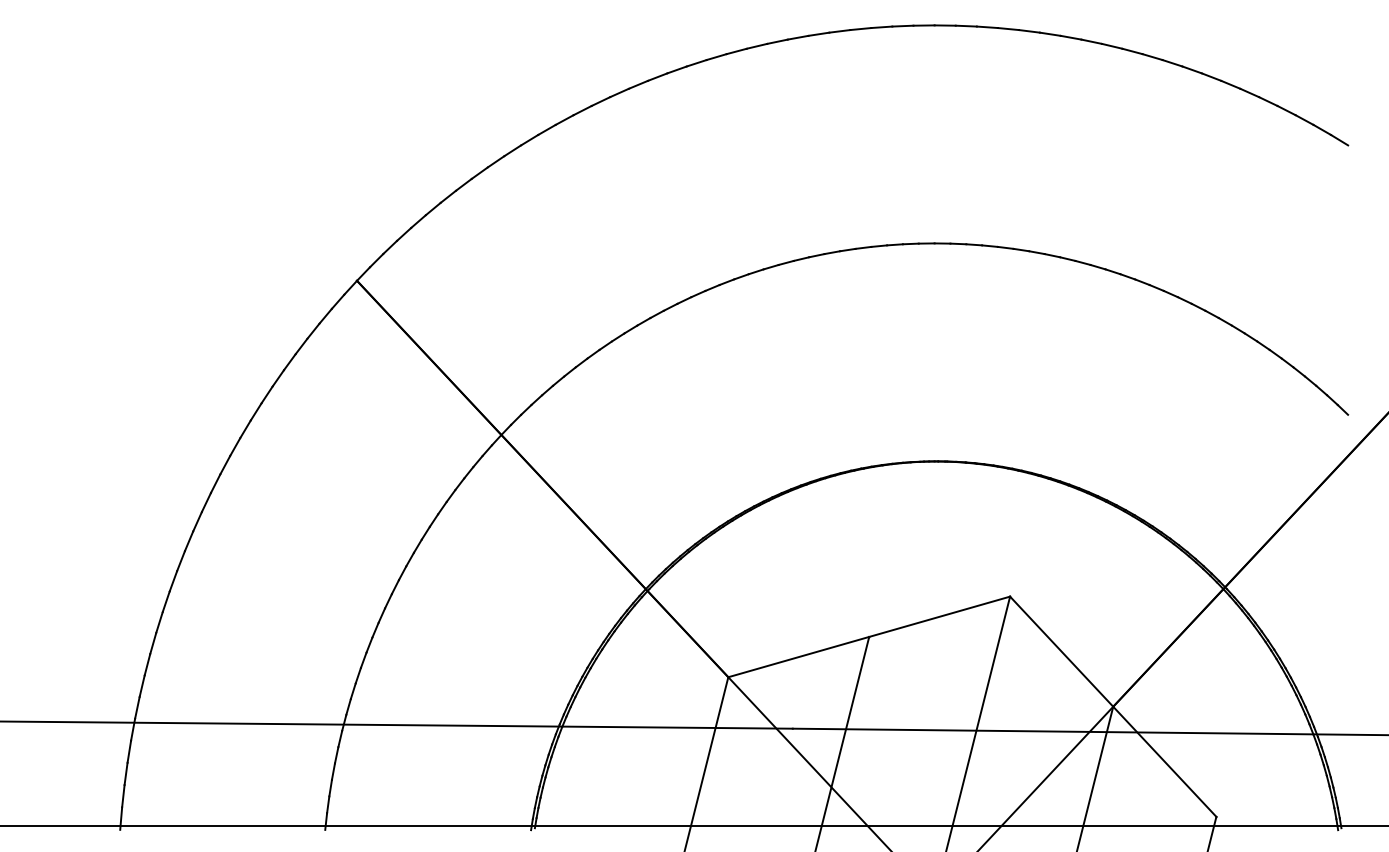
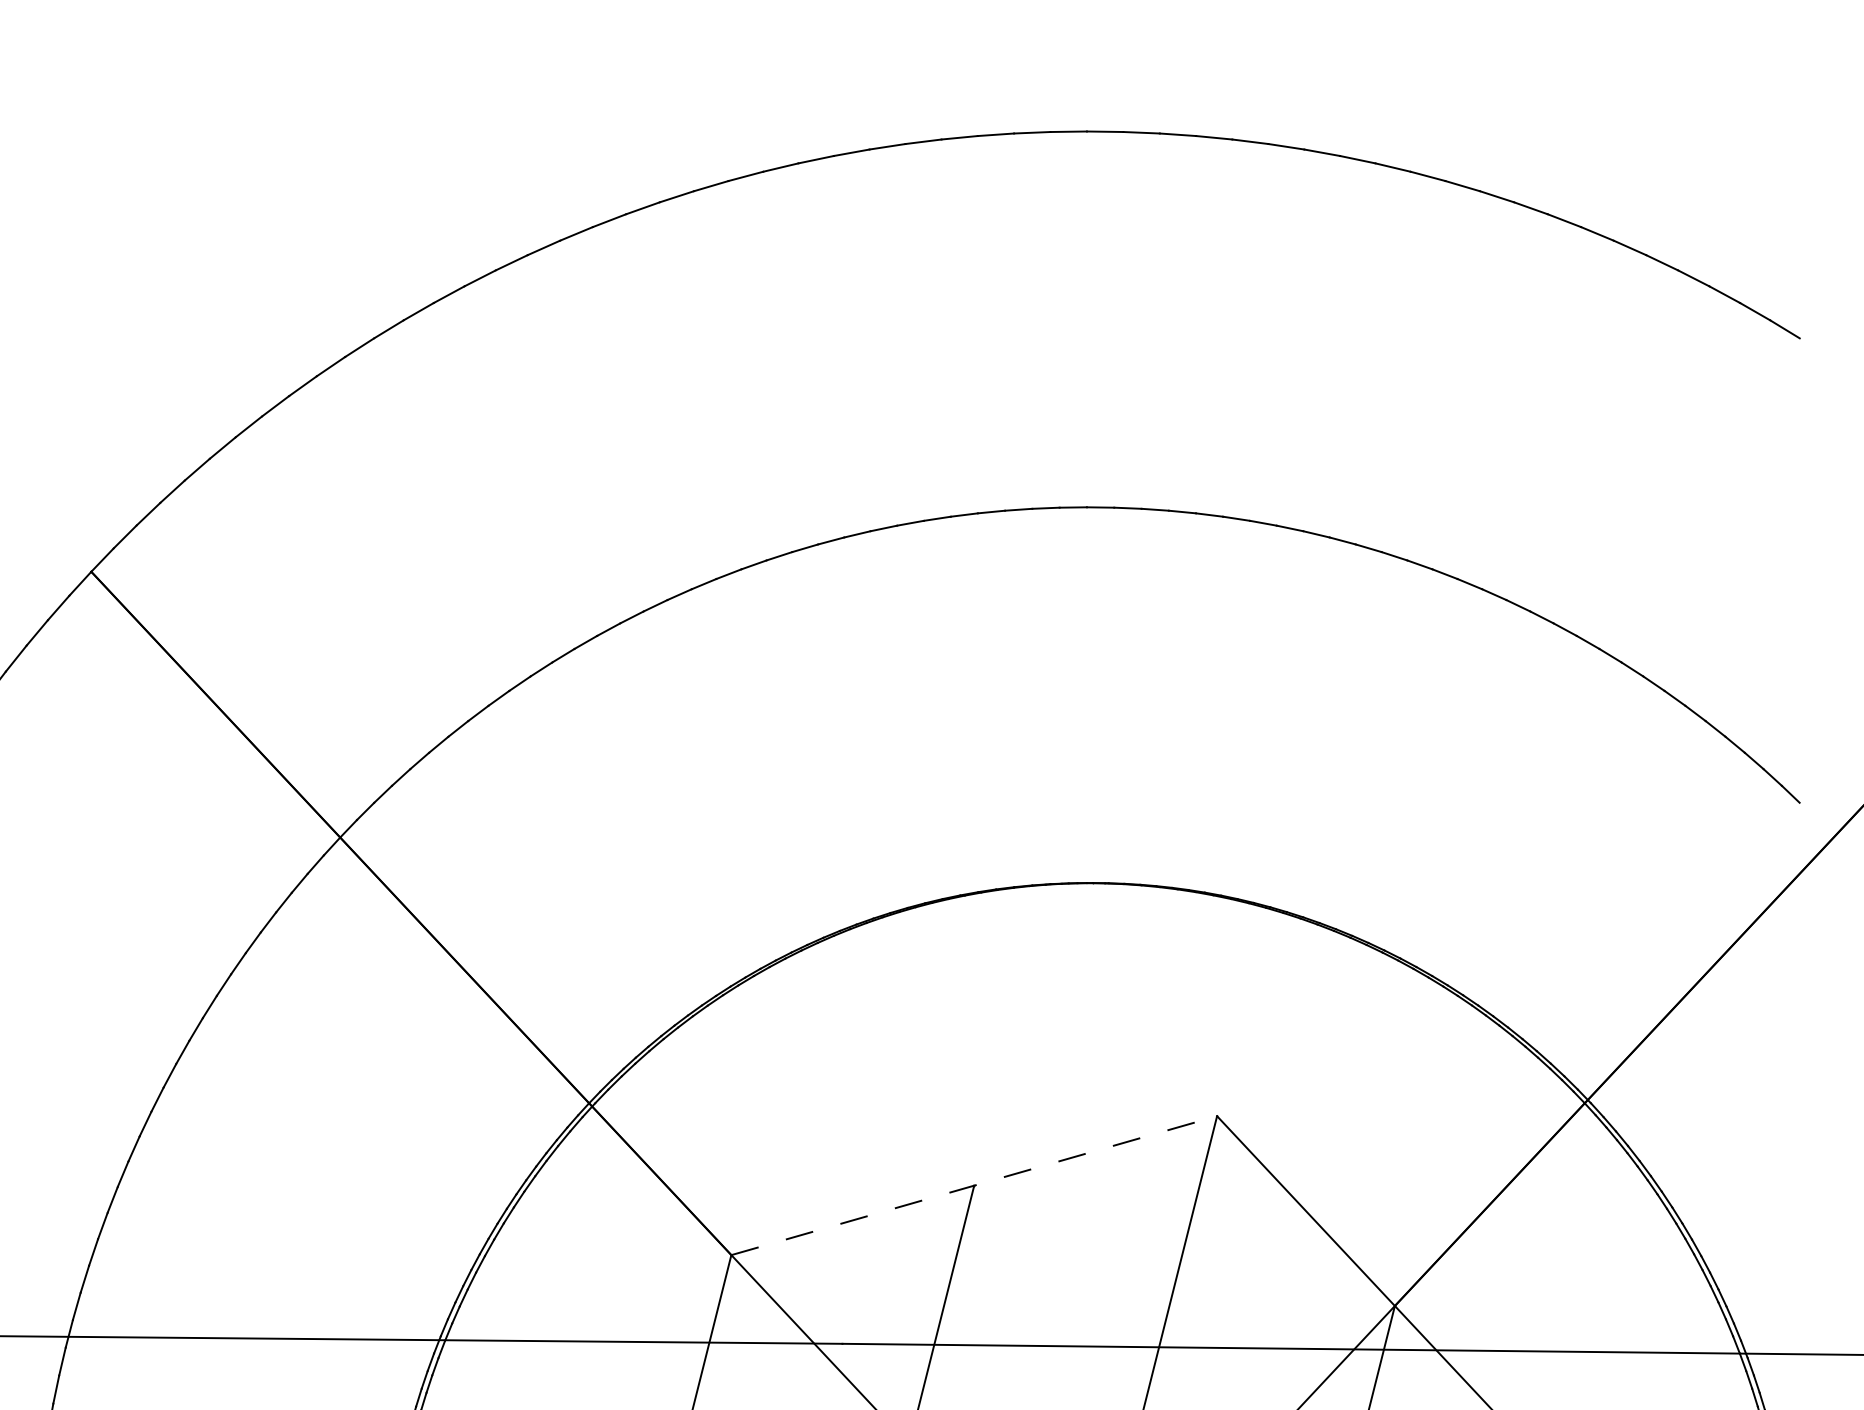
line: (869, 636) -> (974, 1184), solid -> dashed

